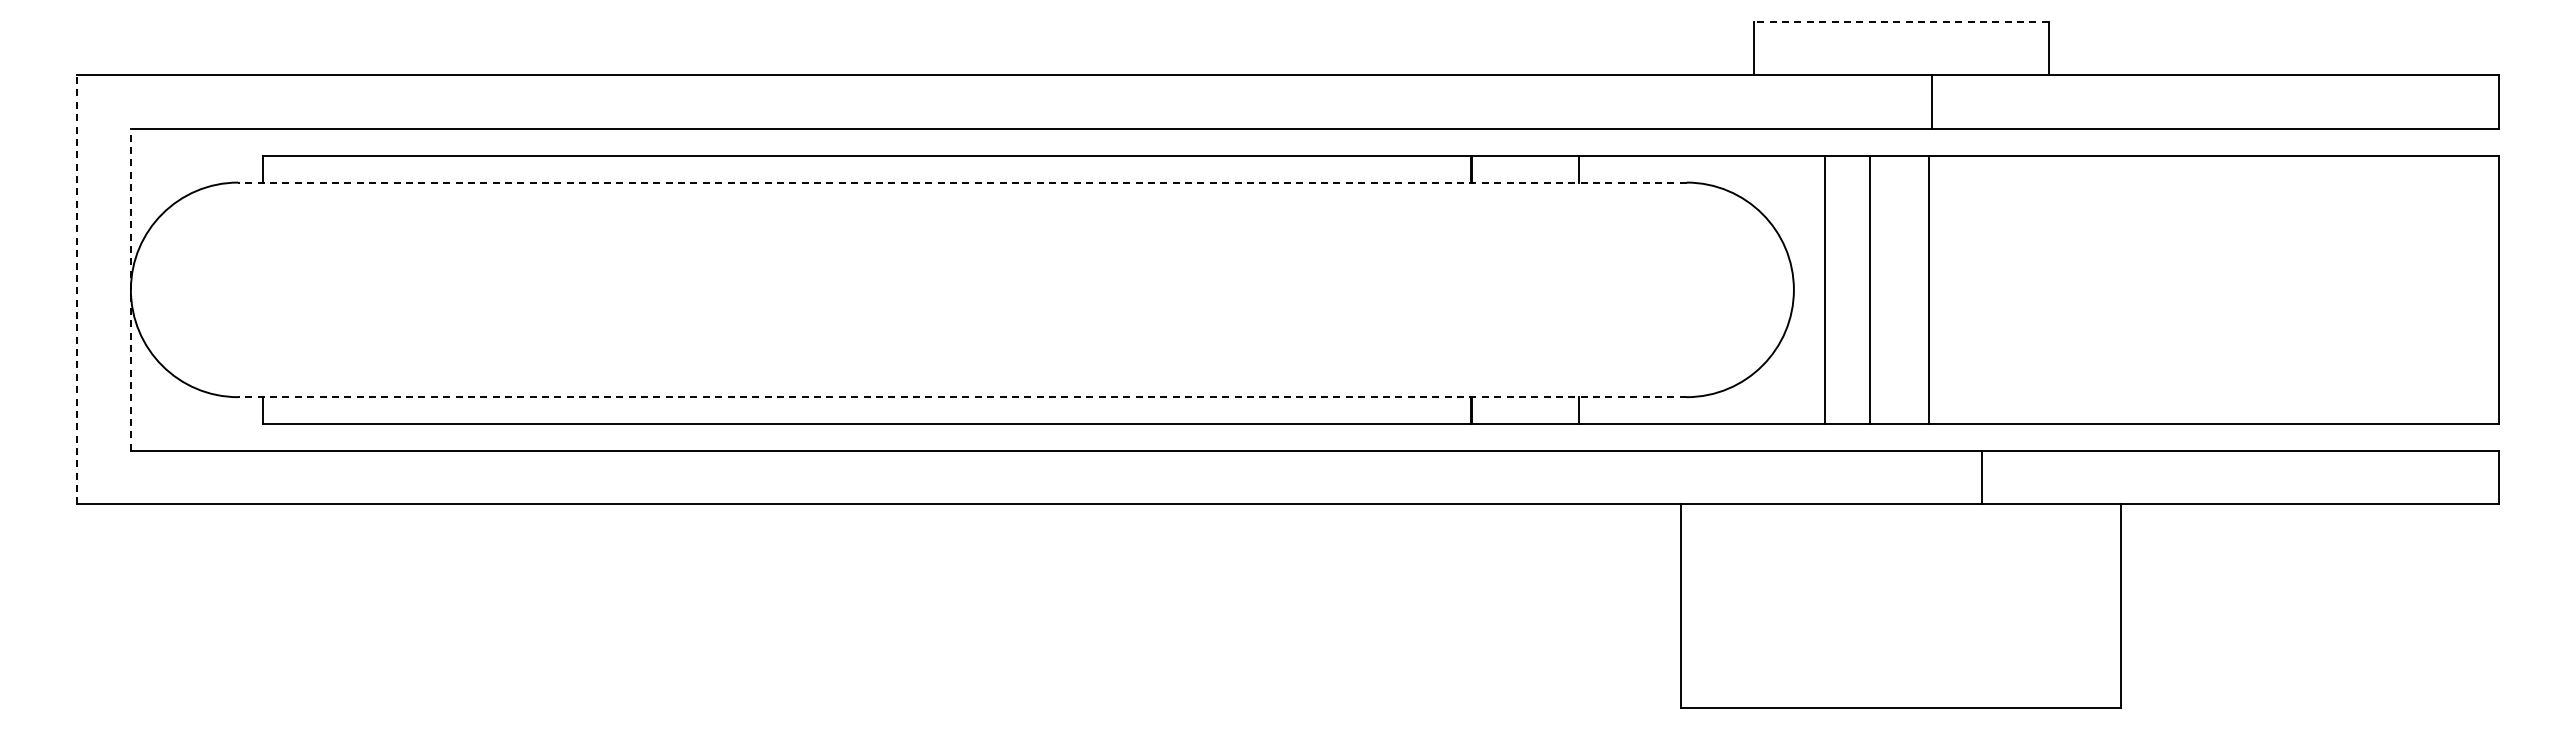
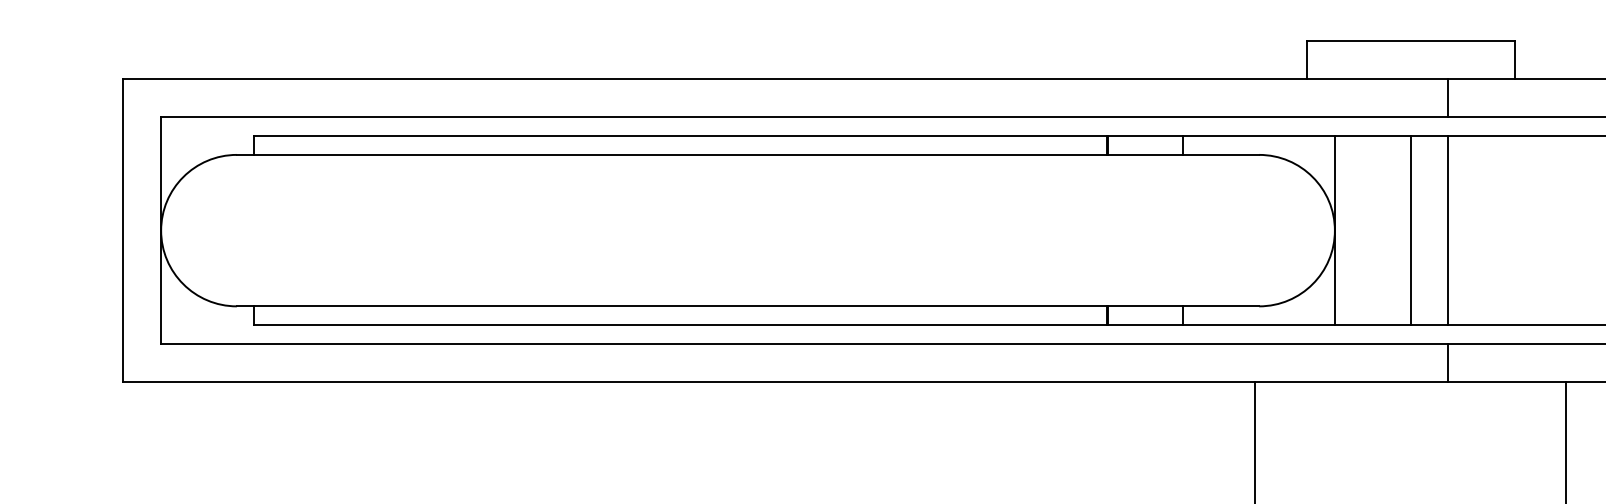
line: (1901, 21) -> (1410, 41), dashed -> solid
line: (1931, 101) -> (1447, 97), moved
line: (961, 182) -> (747, 154), dashed -> solid
line: (77, 289) -> (123, 230), dashed -> solid
line: (130, 289) -> (160, 230), dashed -> solid
line: (1824, 289) -> (1334, 230), moved
line: (1870, 289) -> (1410, 230), moved
line: (1928, 289) -> (1447, 230), moved
line: (961, 397) -> (747, 306), dashed -> solid
line: (1981, 477) -> (1447, 363), moved

